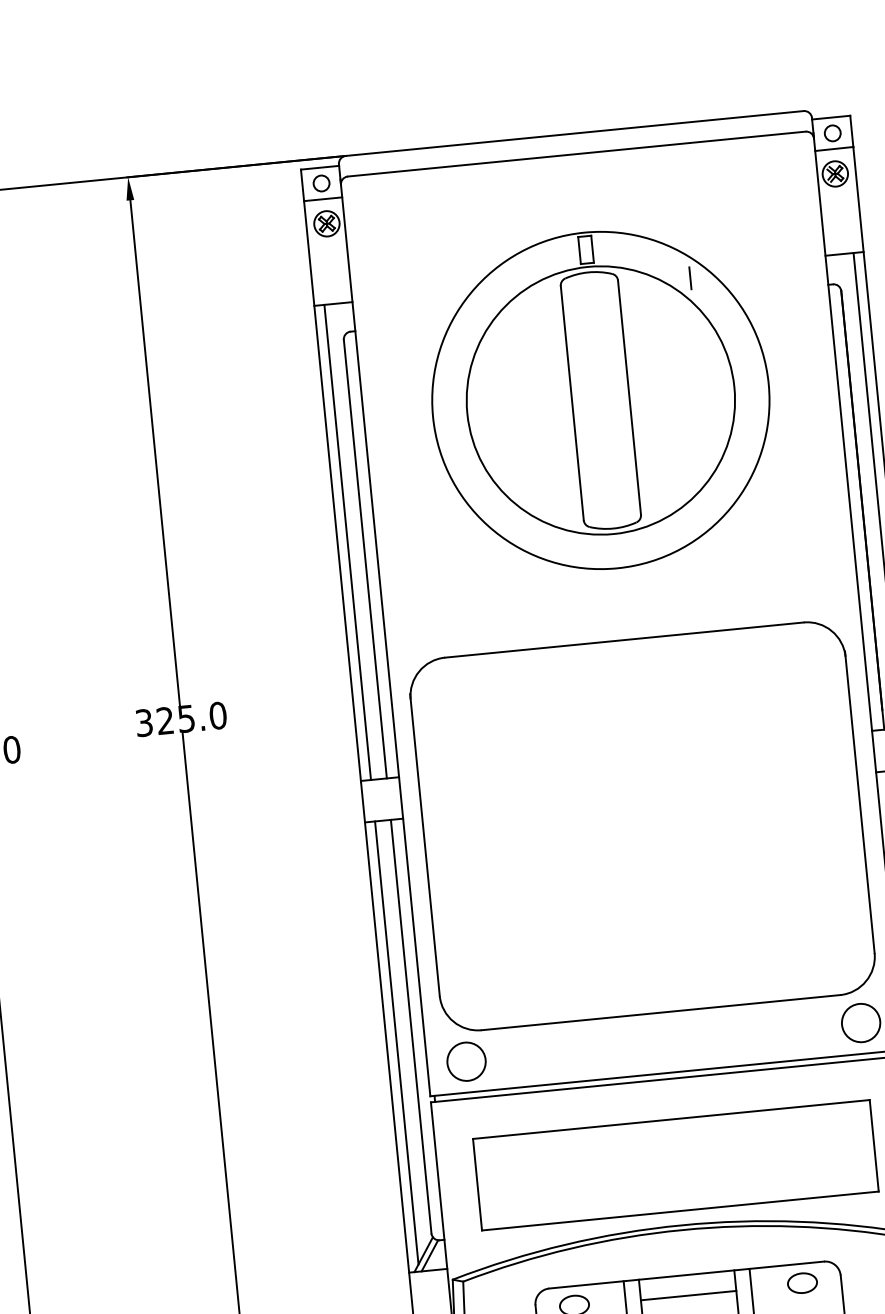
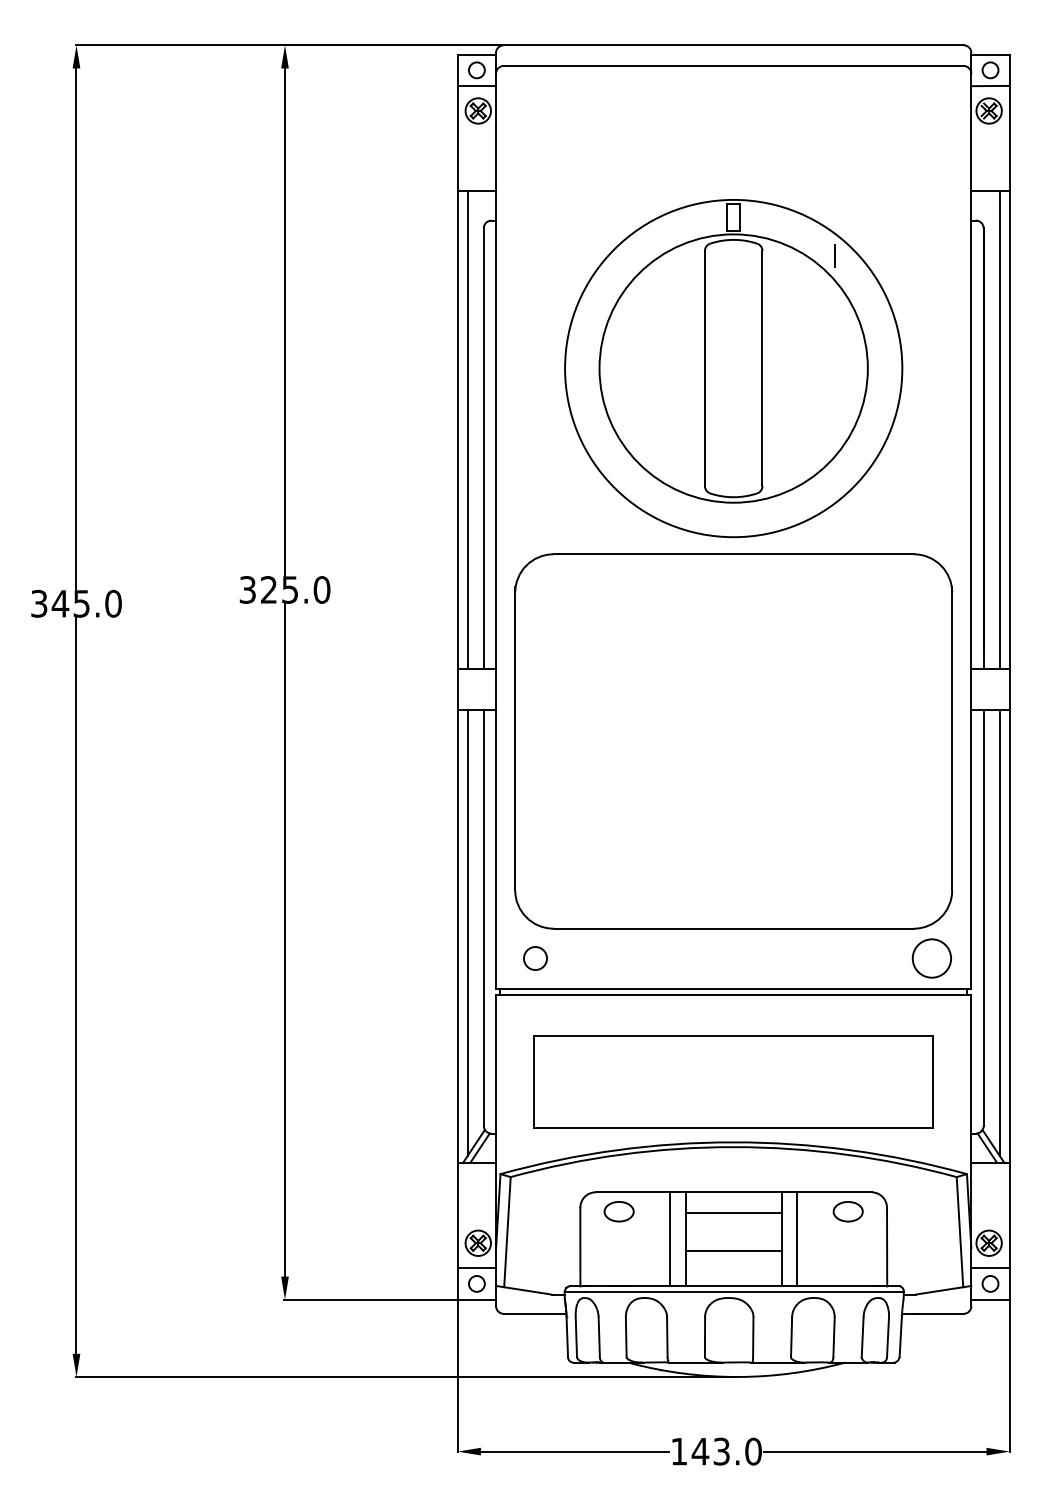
part: (600, 400) -> (733, 368), moved
circle: (466, 1061) -> (535, 958), size x0.6

